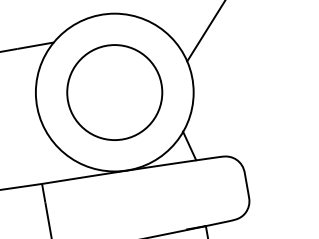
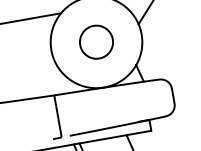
circle: (114, 91) -> (96, 41), size x0.6

